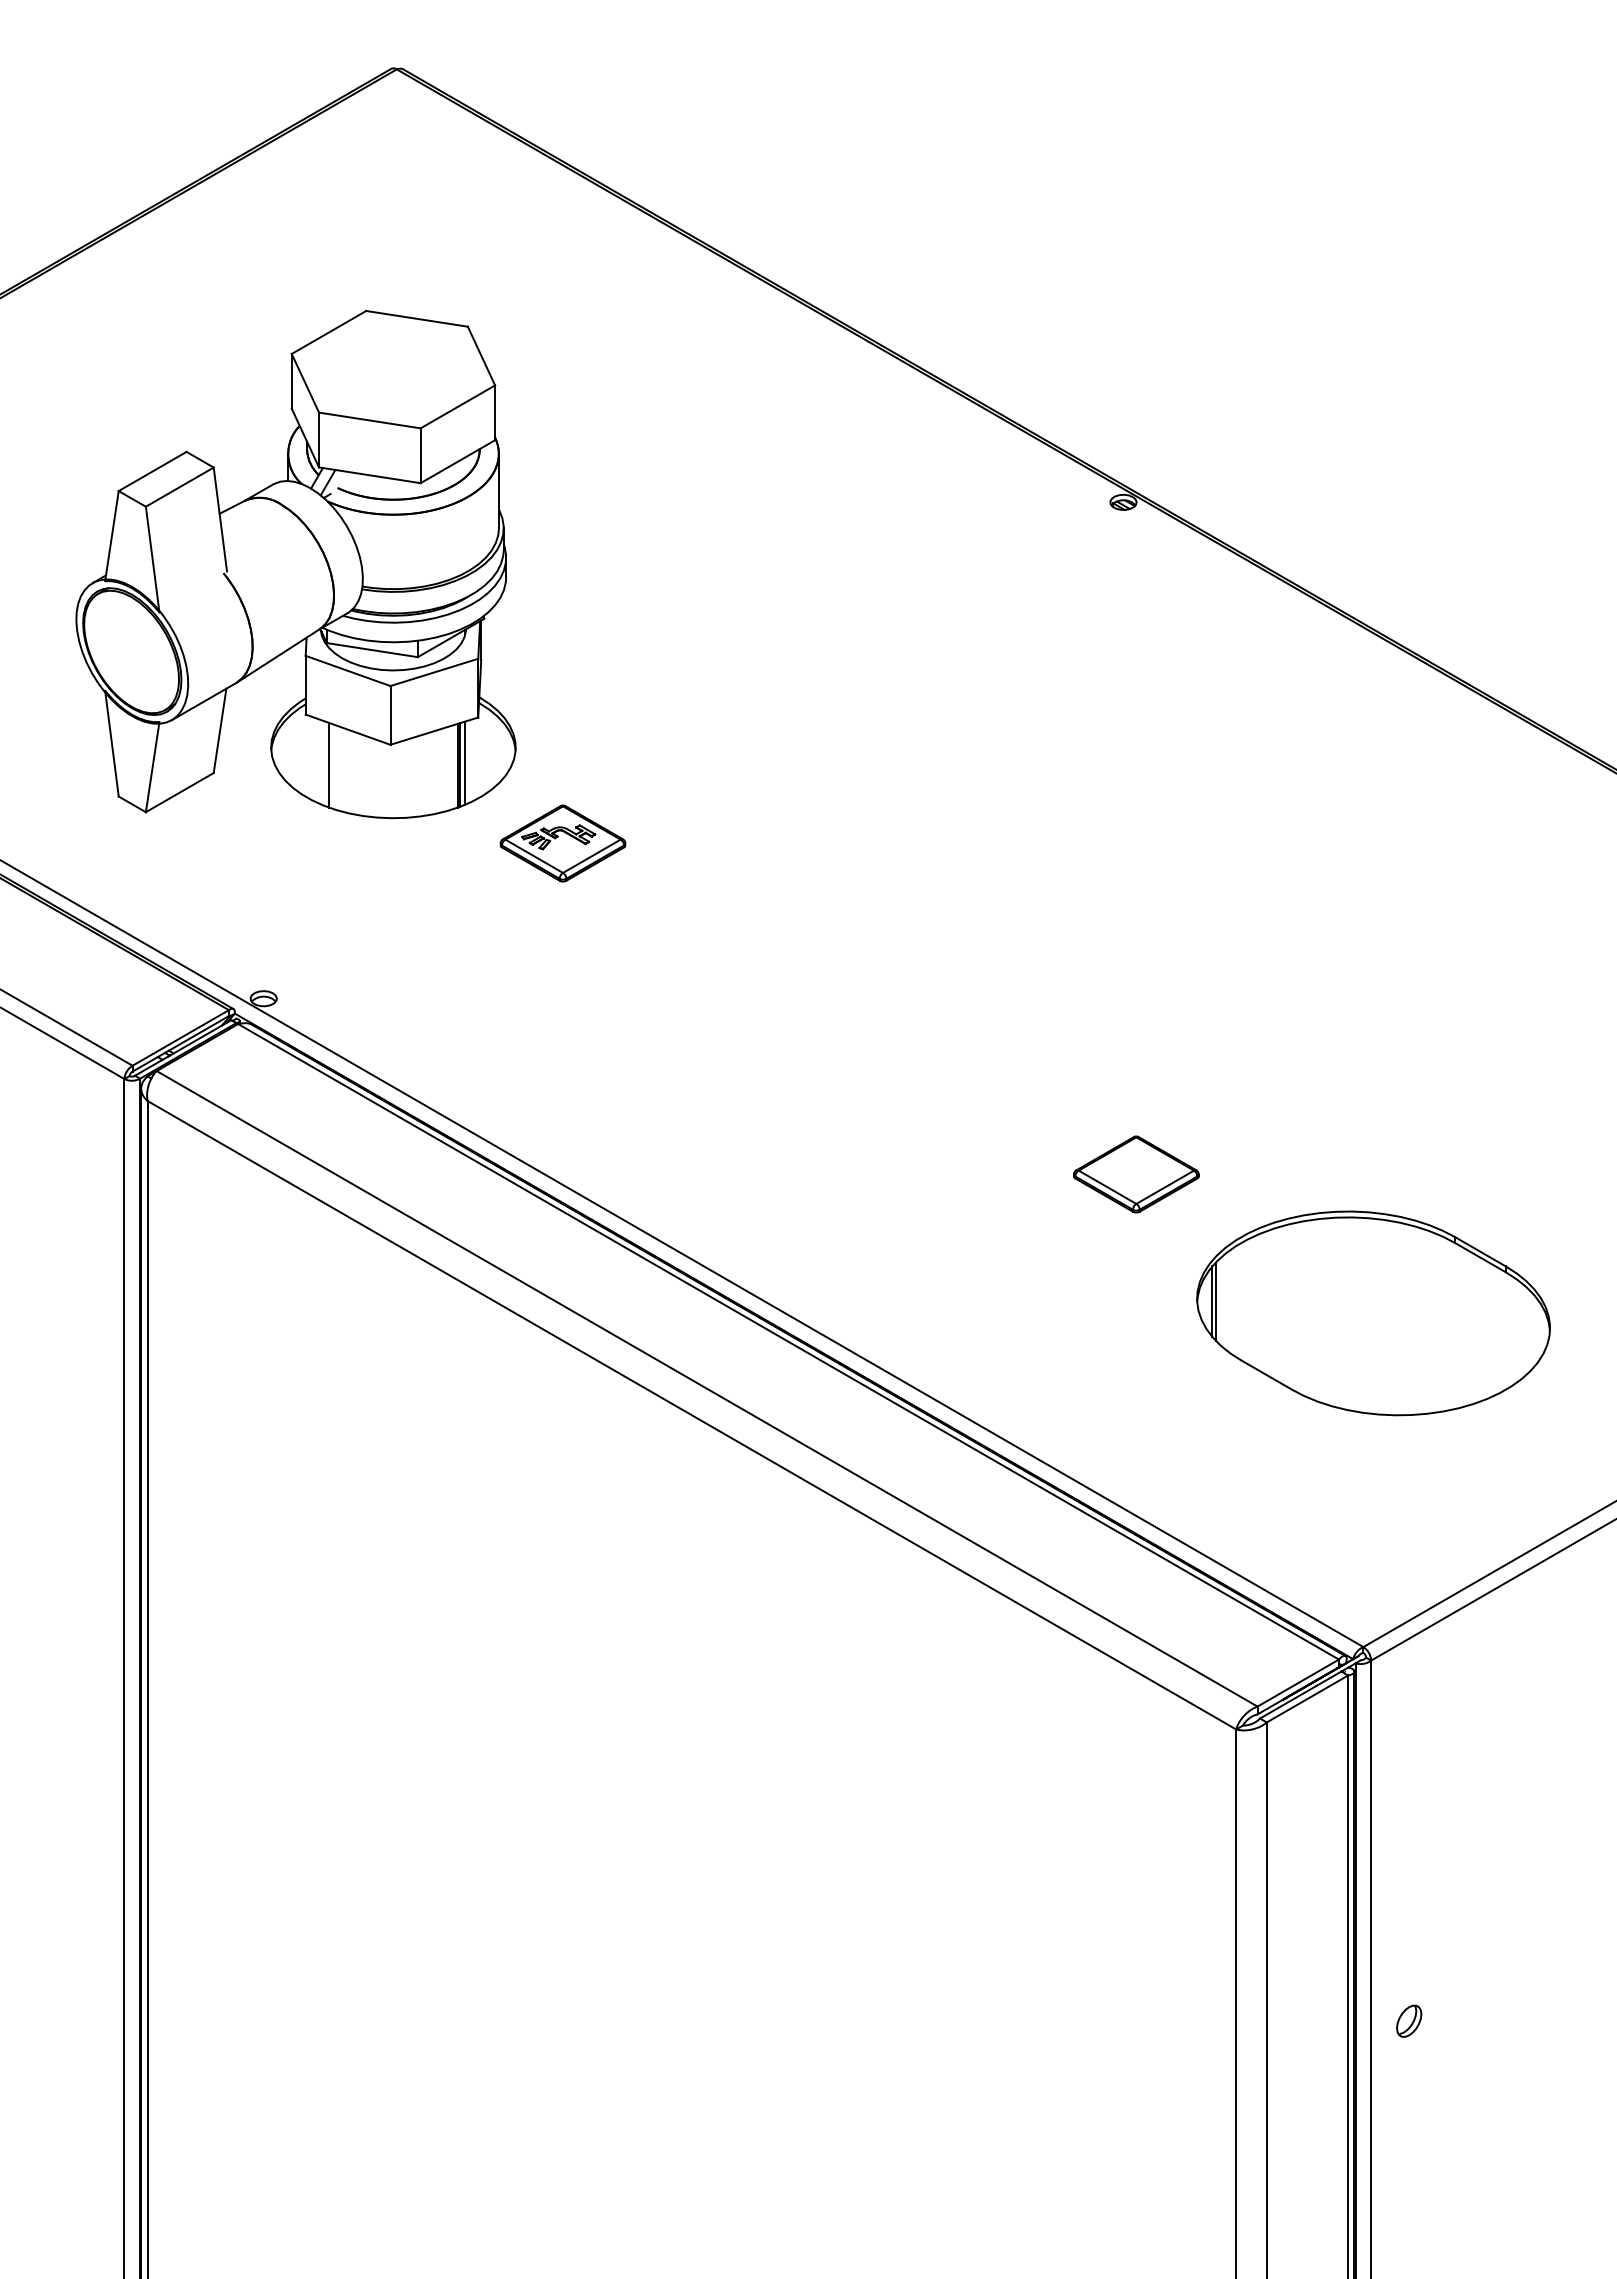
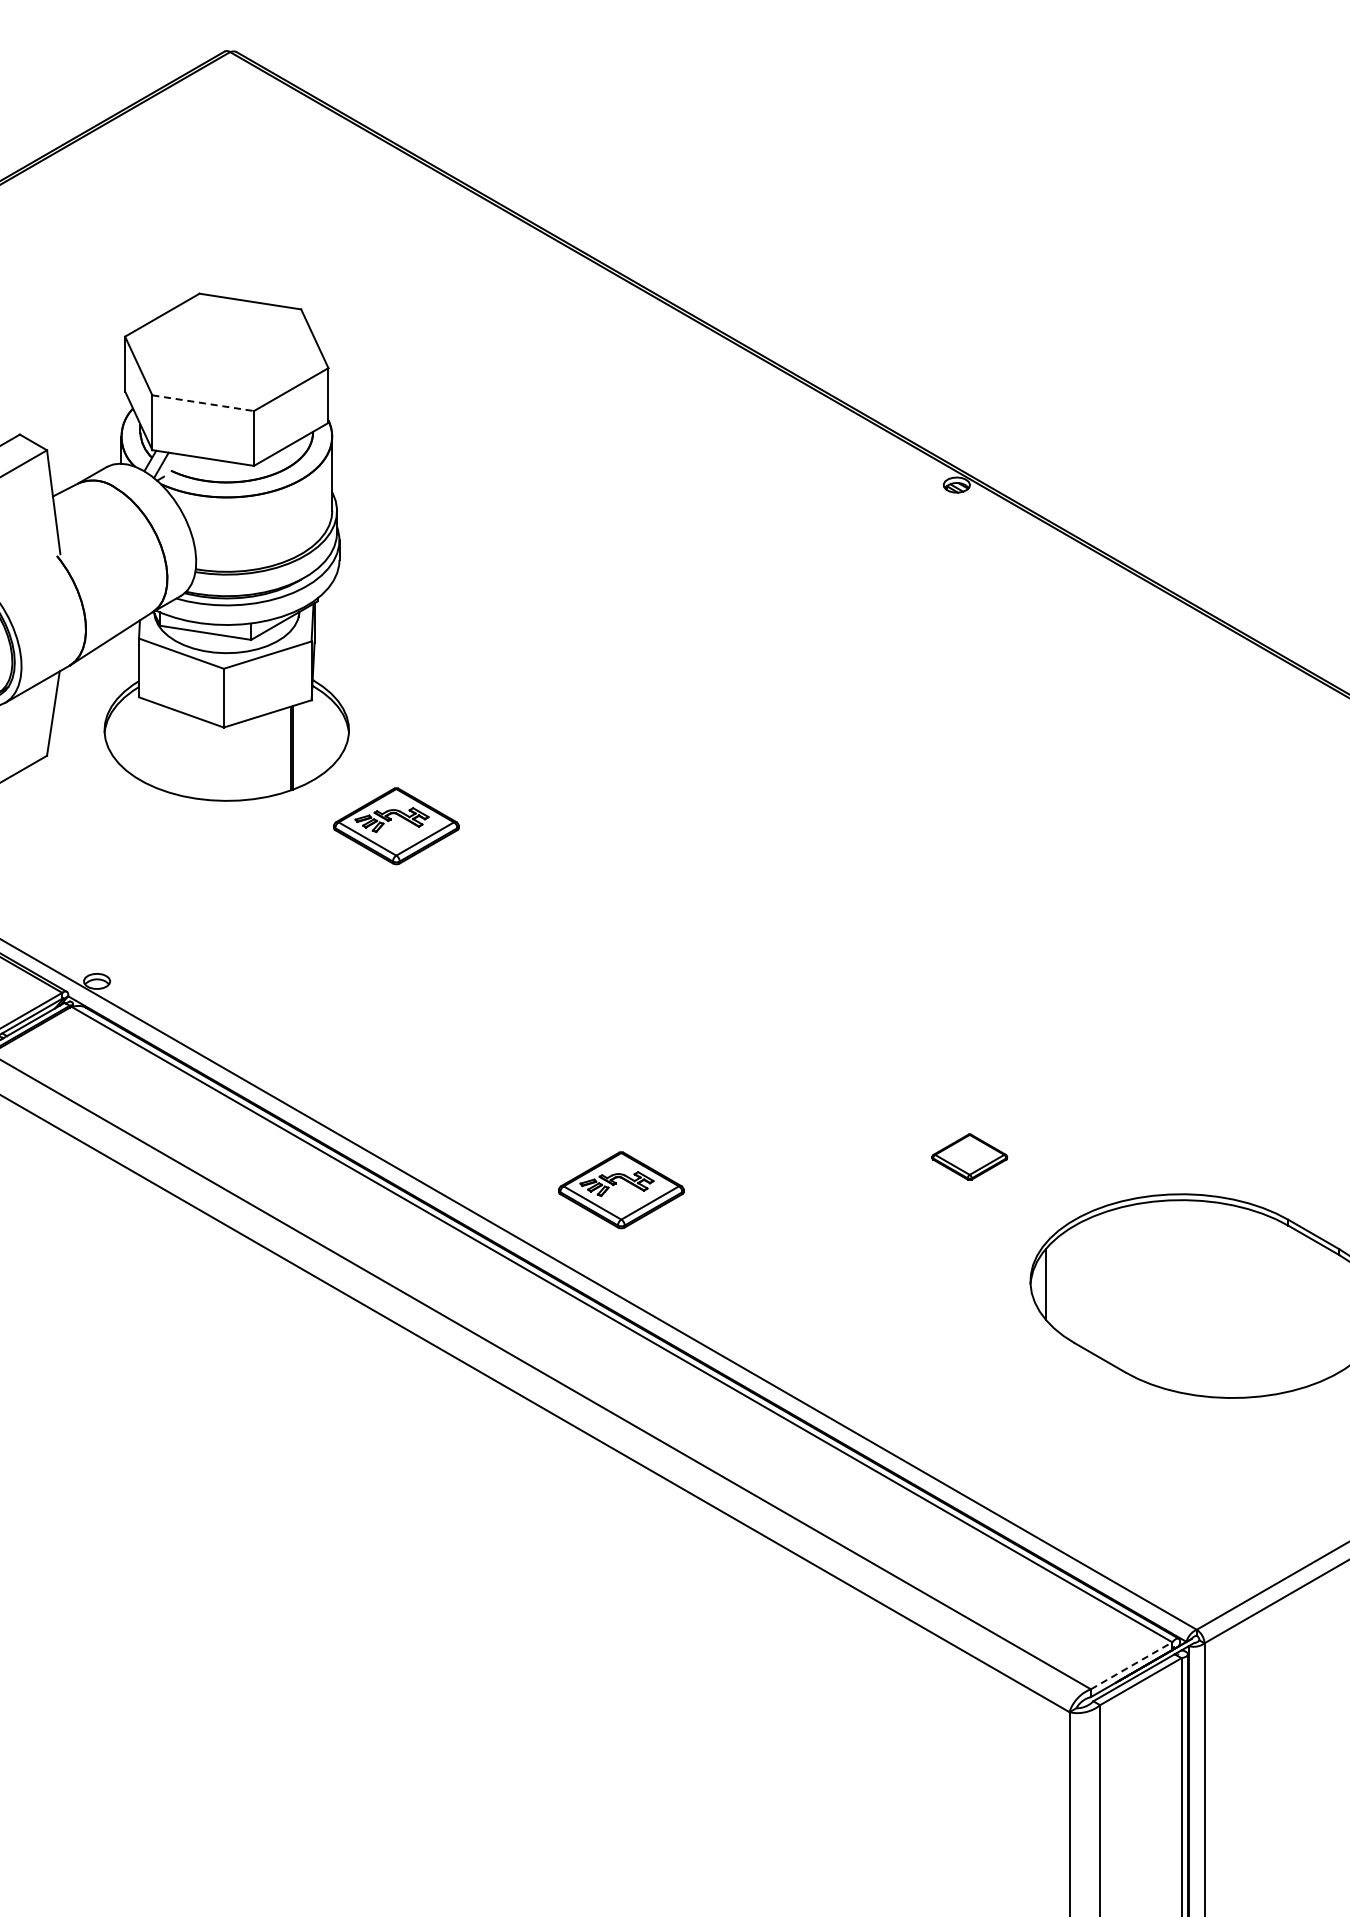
line: (370, 420) -> (203, 403), solid -> dashed
line: (464, 763) -> (297, 746), removed
line: (328, 764) -> (161, 747), removed
part: (1136, 1174) -> (969, 1157), size x0.6
part: (787, 1207) -> (620, 1190), added
line: (1215, 1301) -> (1048, 1284), removed
line: (1298, 1683) -> (1131, 1666), solid -> dashed

